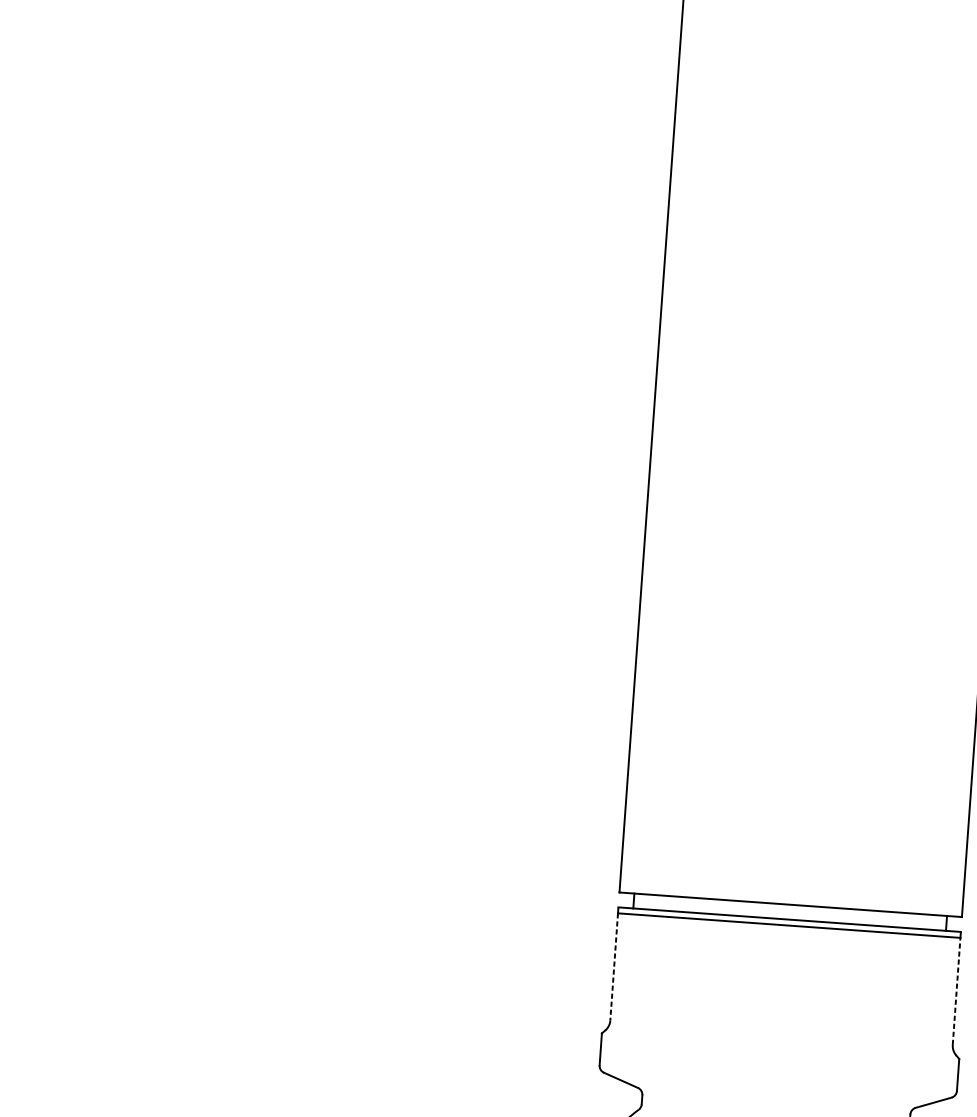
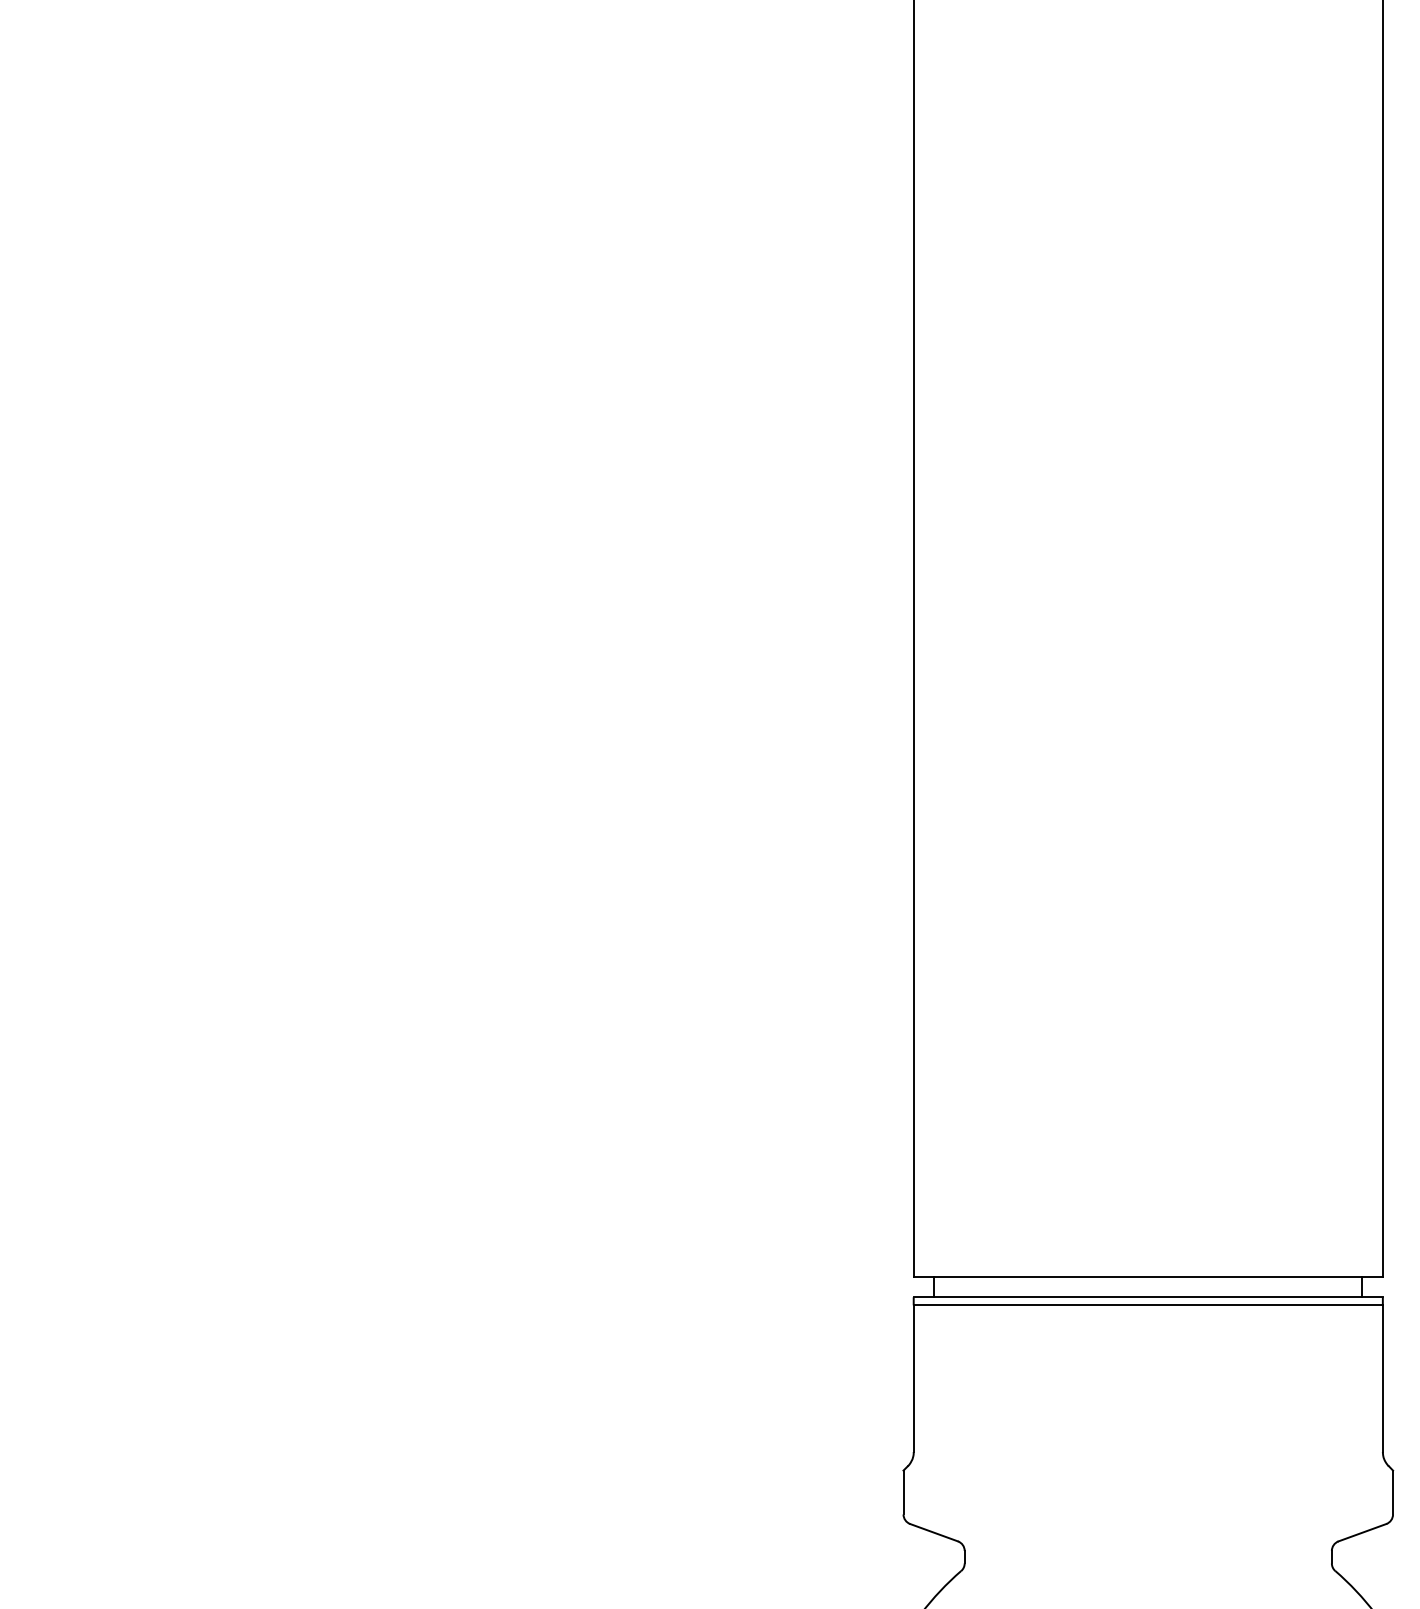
line: (613, 967) -> (913, 1379), dashed -> solid
line: (956, 991) -> (1382, 1378), dashed -> solid

